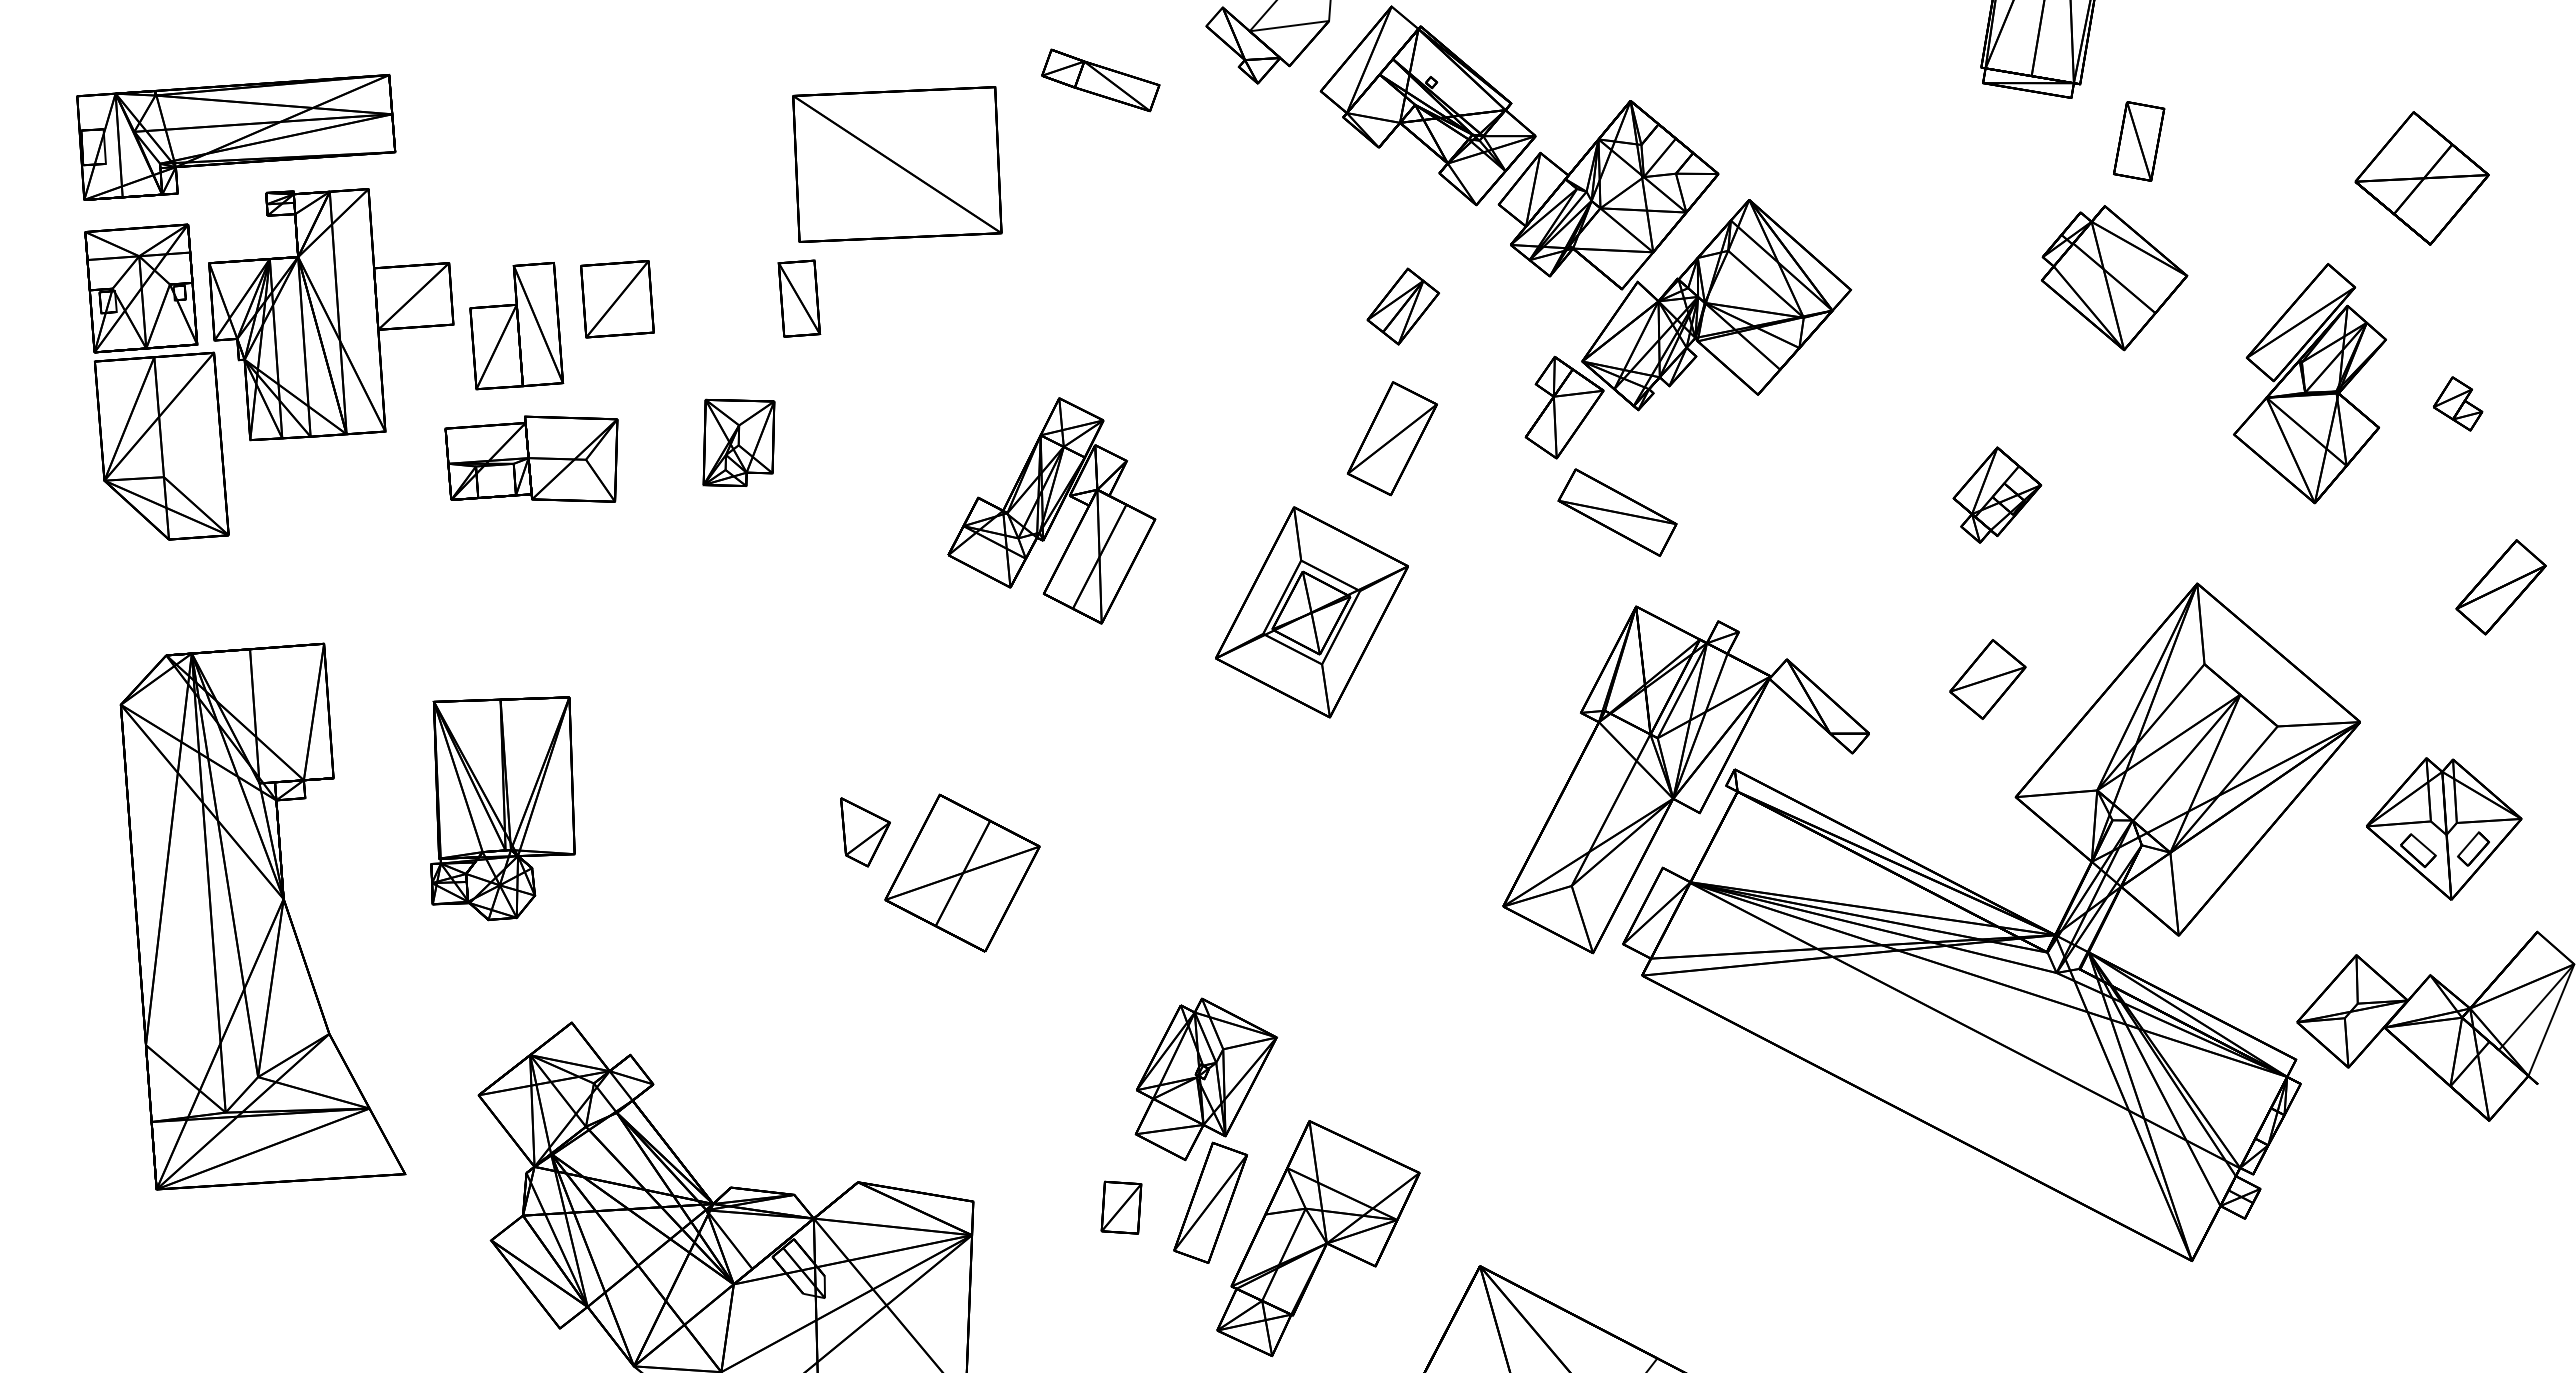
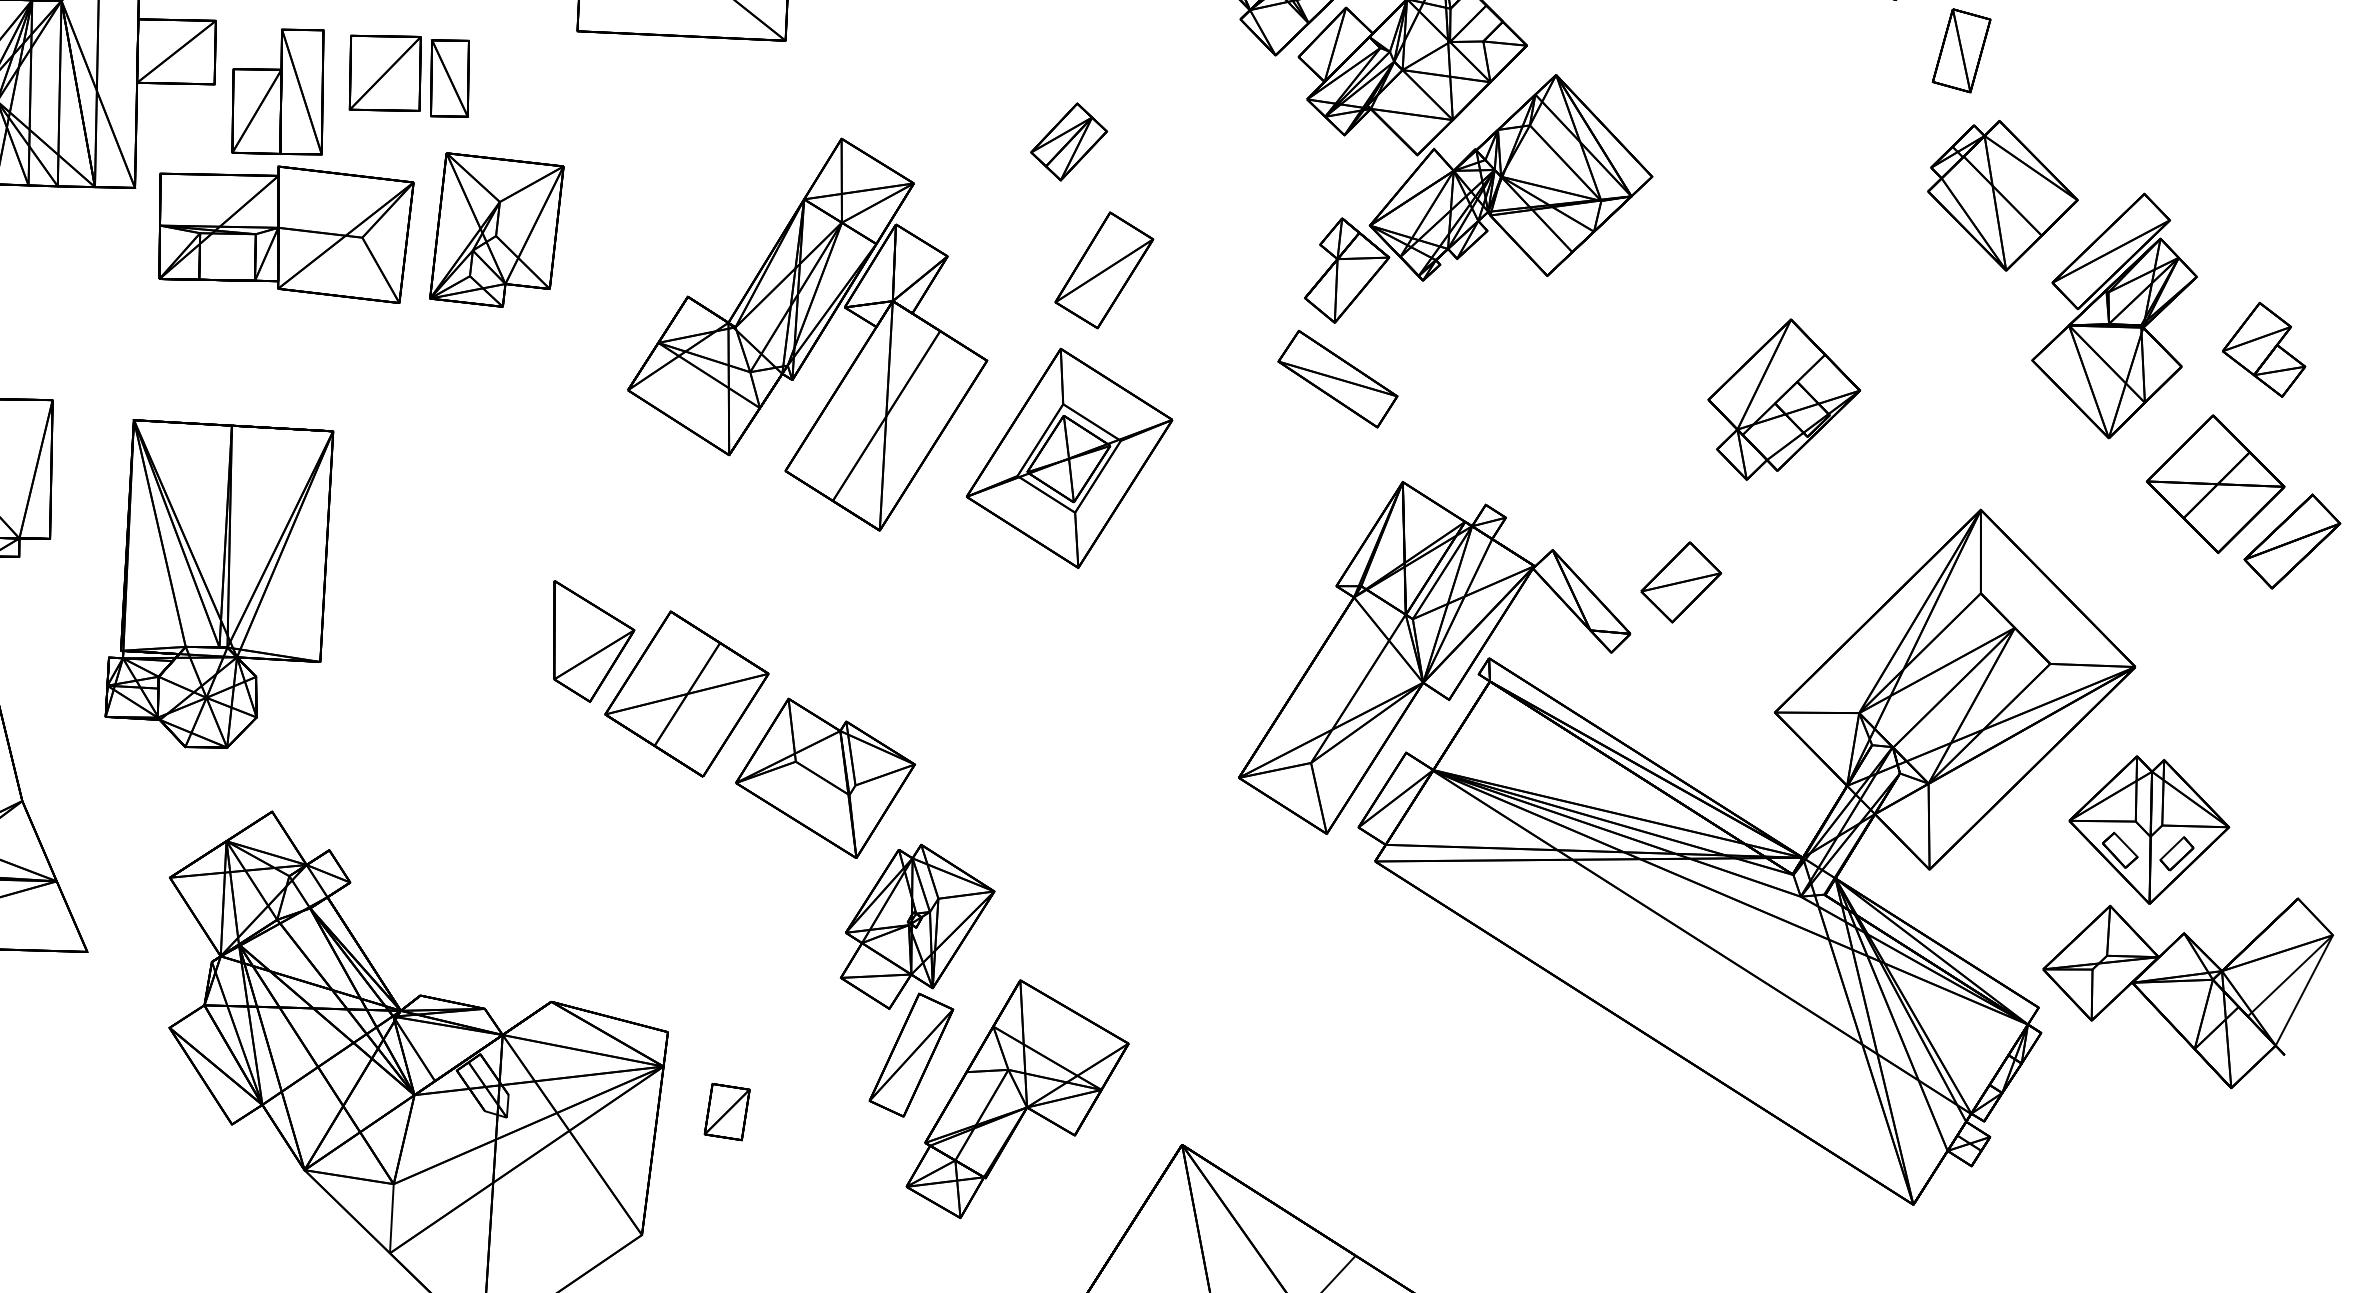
part: (2421, 178) -> (2215, 484), moved
part: (2114, 278) -> (2002, 196), moved
part: (799, 298) -> (450, 78), moved
part: (1402, 306) -> (1068, 141), moved
part: (2457, 403) -> (2264, 348), size x1.67
part: (1392, 438) -> (1104, 270), moved
part: (738, 442) -> (496, 231), size x1.67
part: (531, 458) -> (282, 228), size x1.43
part: (1997, 494) -> (1783, 400), size x1.67
part: (1051, 510) -> (811, 329), size x1.67
part: (1617, 512) -> (1337, 378), moved
part: (1987, 679) -> (1680, 582), moved
part: (502, 808) -> (220, 585), size x1.43
part: (2444, 828) -> (2149, 830), moved
part: (865, 832) -> (591, 643), size x1.67
part: (1102, 942) -> (824, 778), added
part: (1121, 1207) -> (727, 1111), moved

